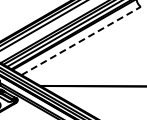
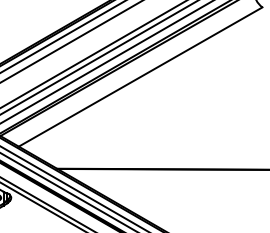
line: (81, 40) -> (141, 76), dashed -> solid

